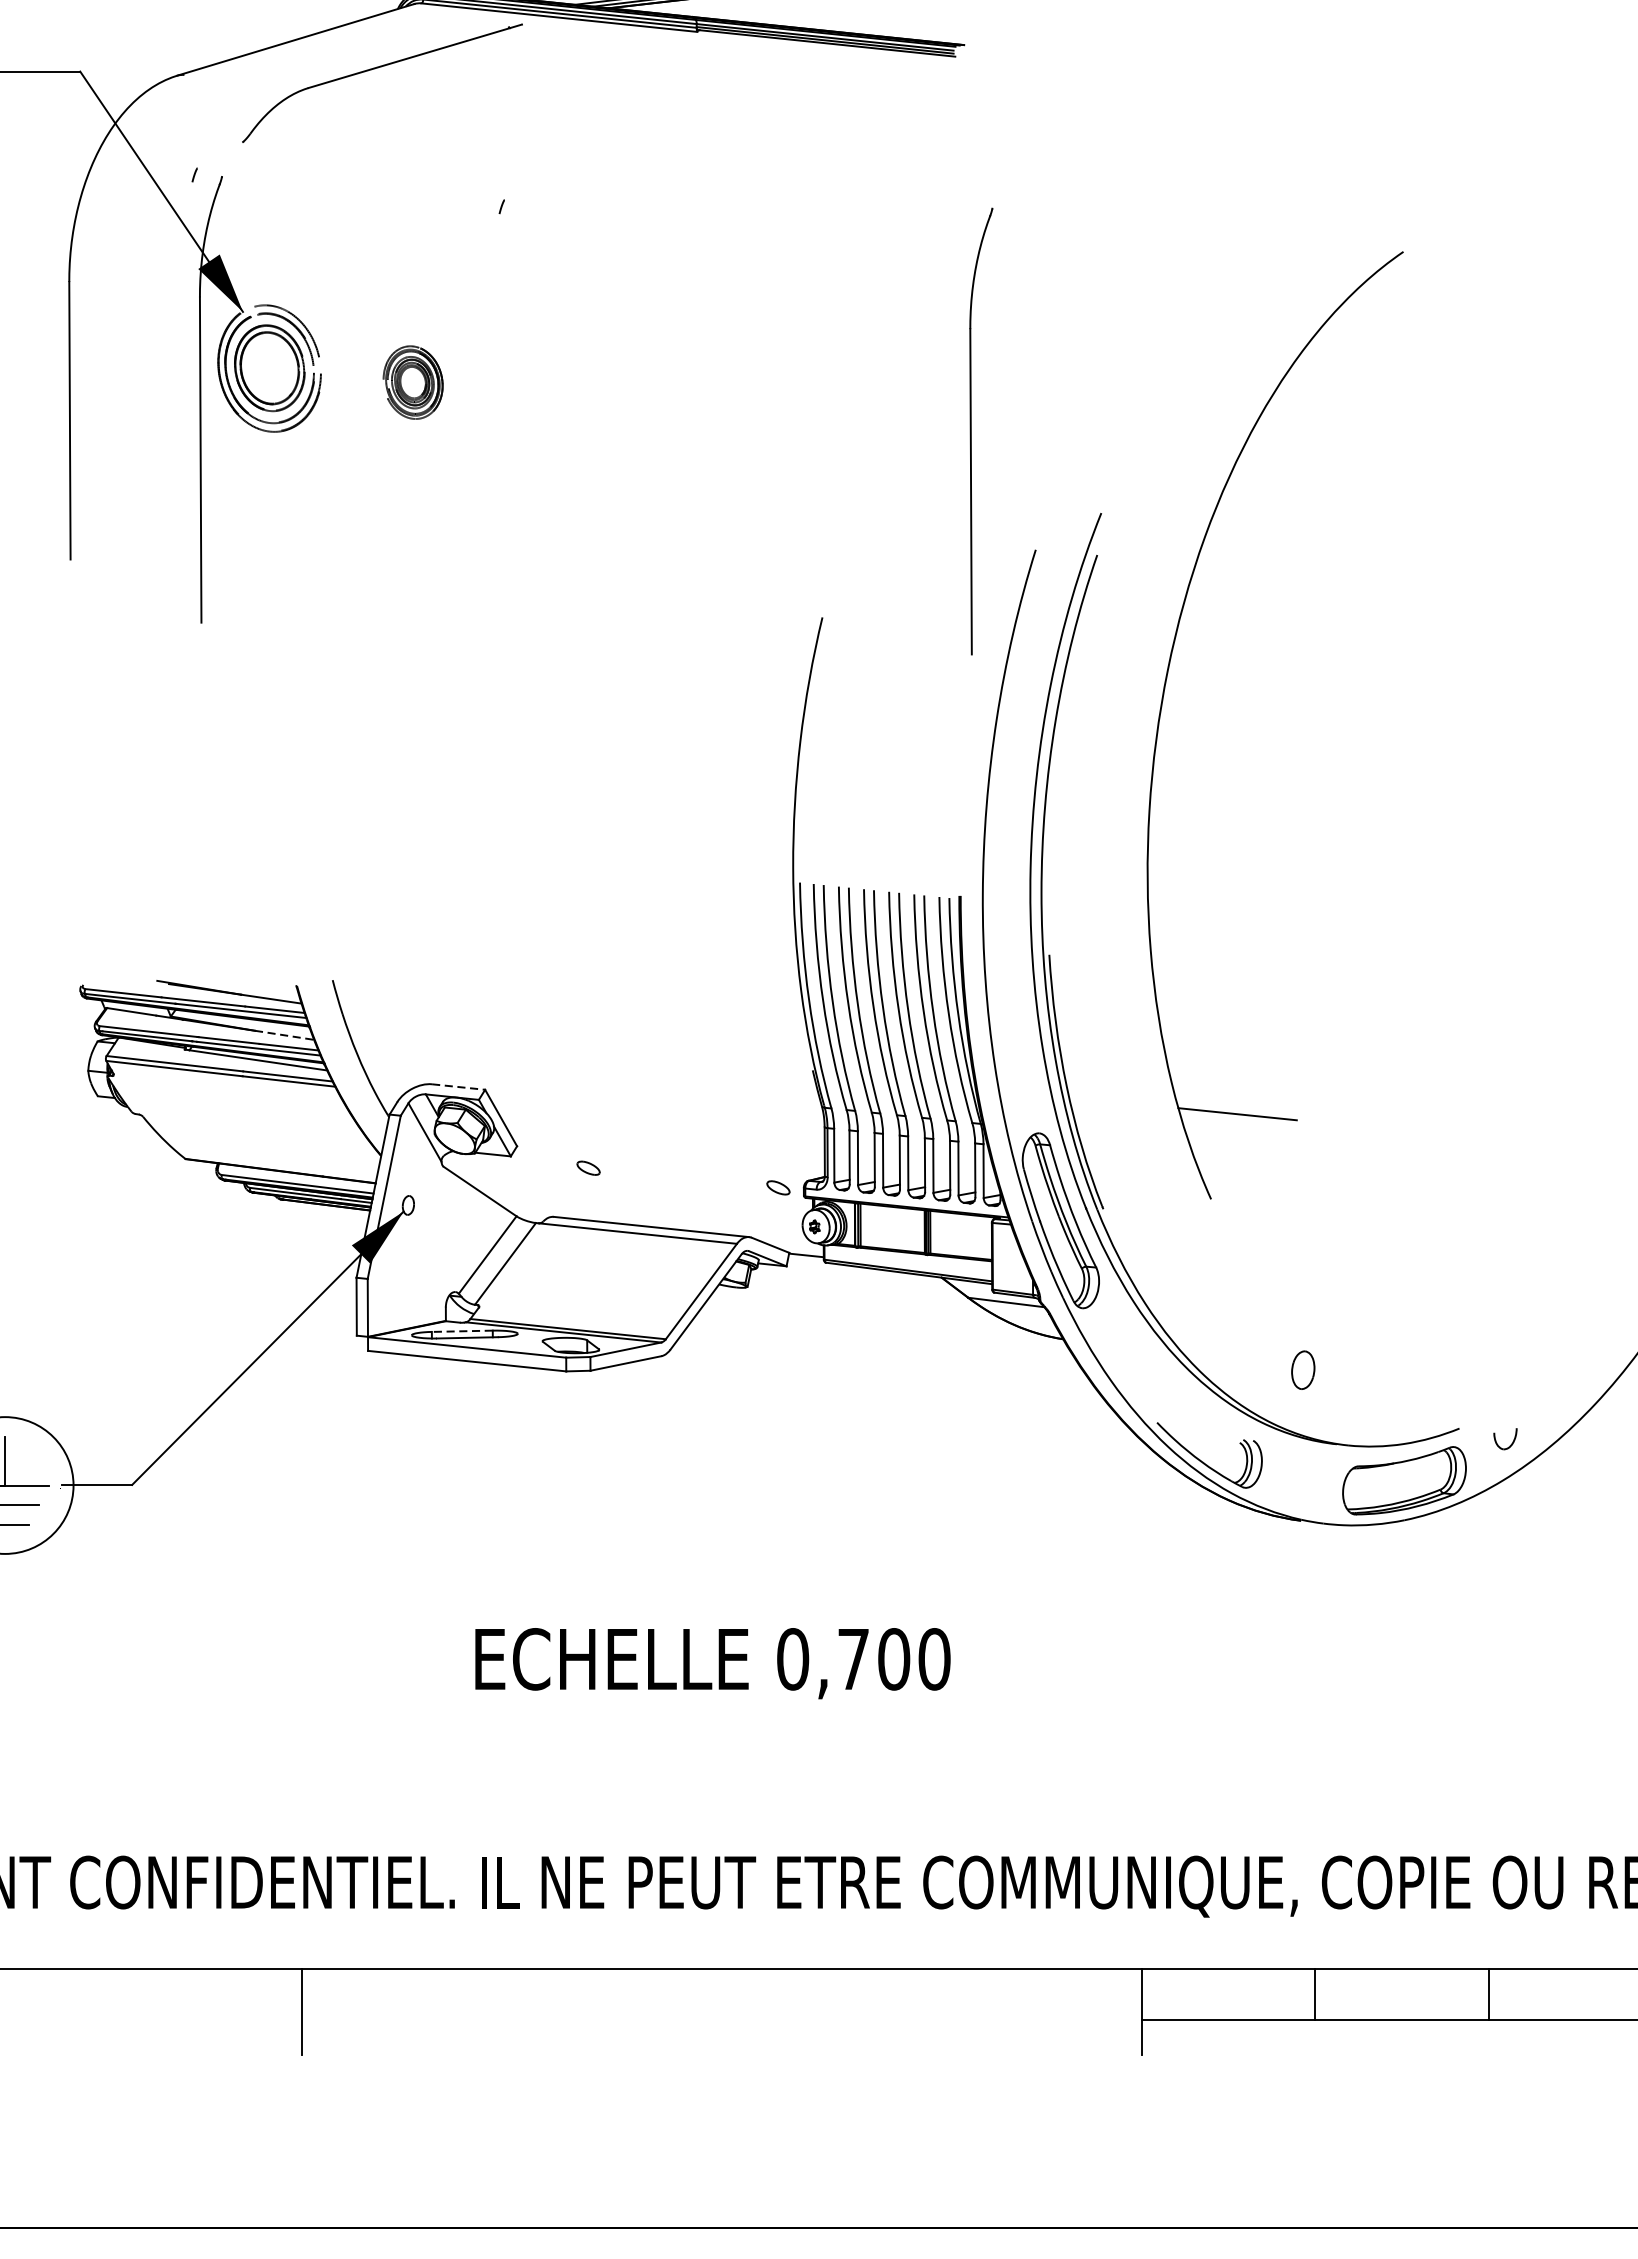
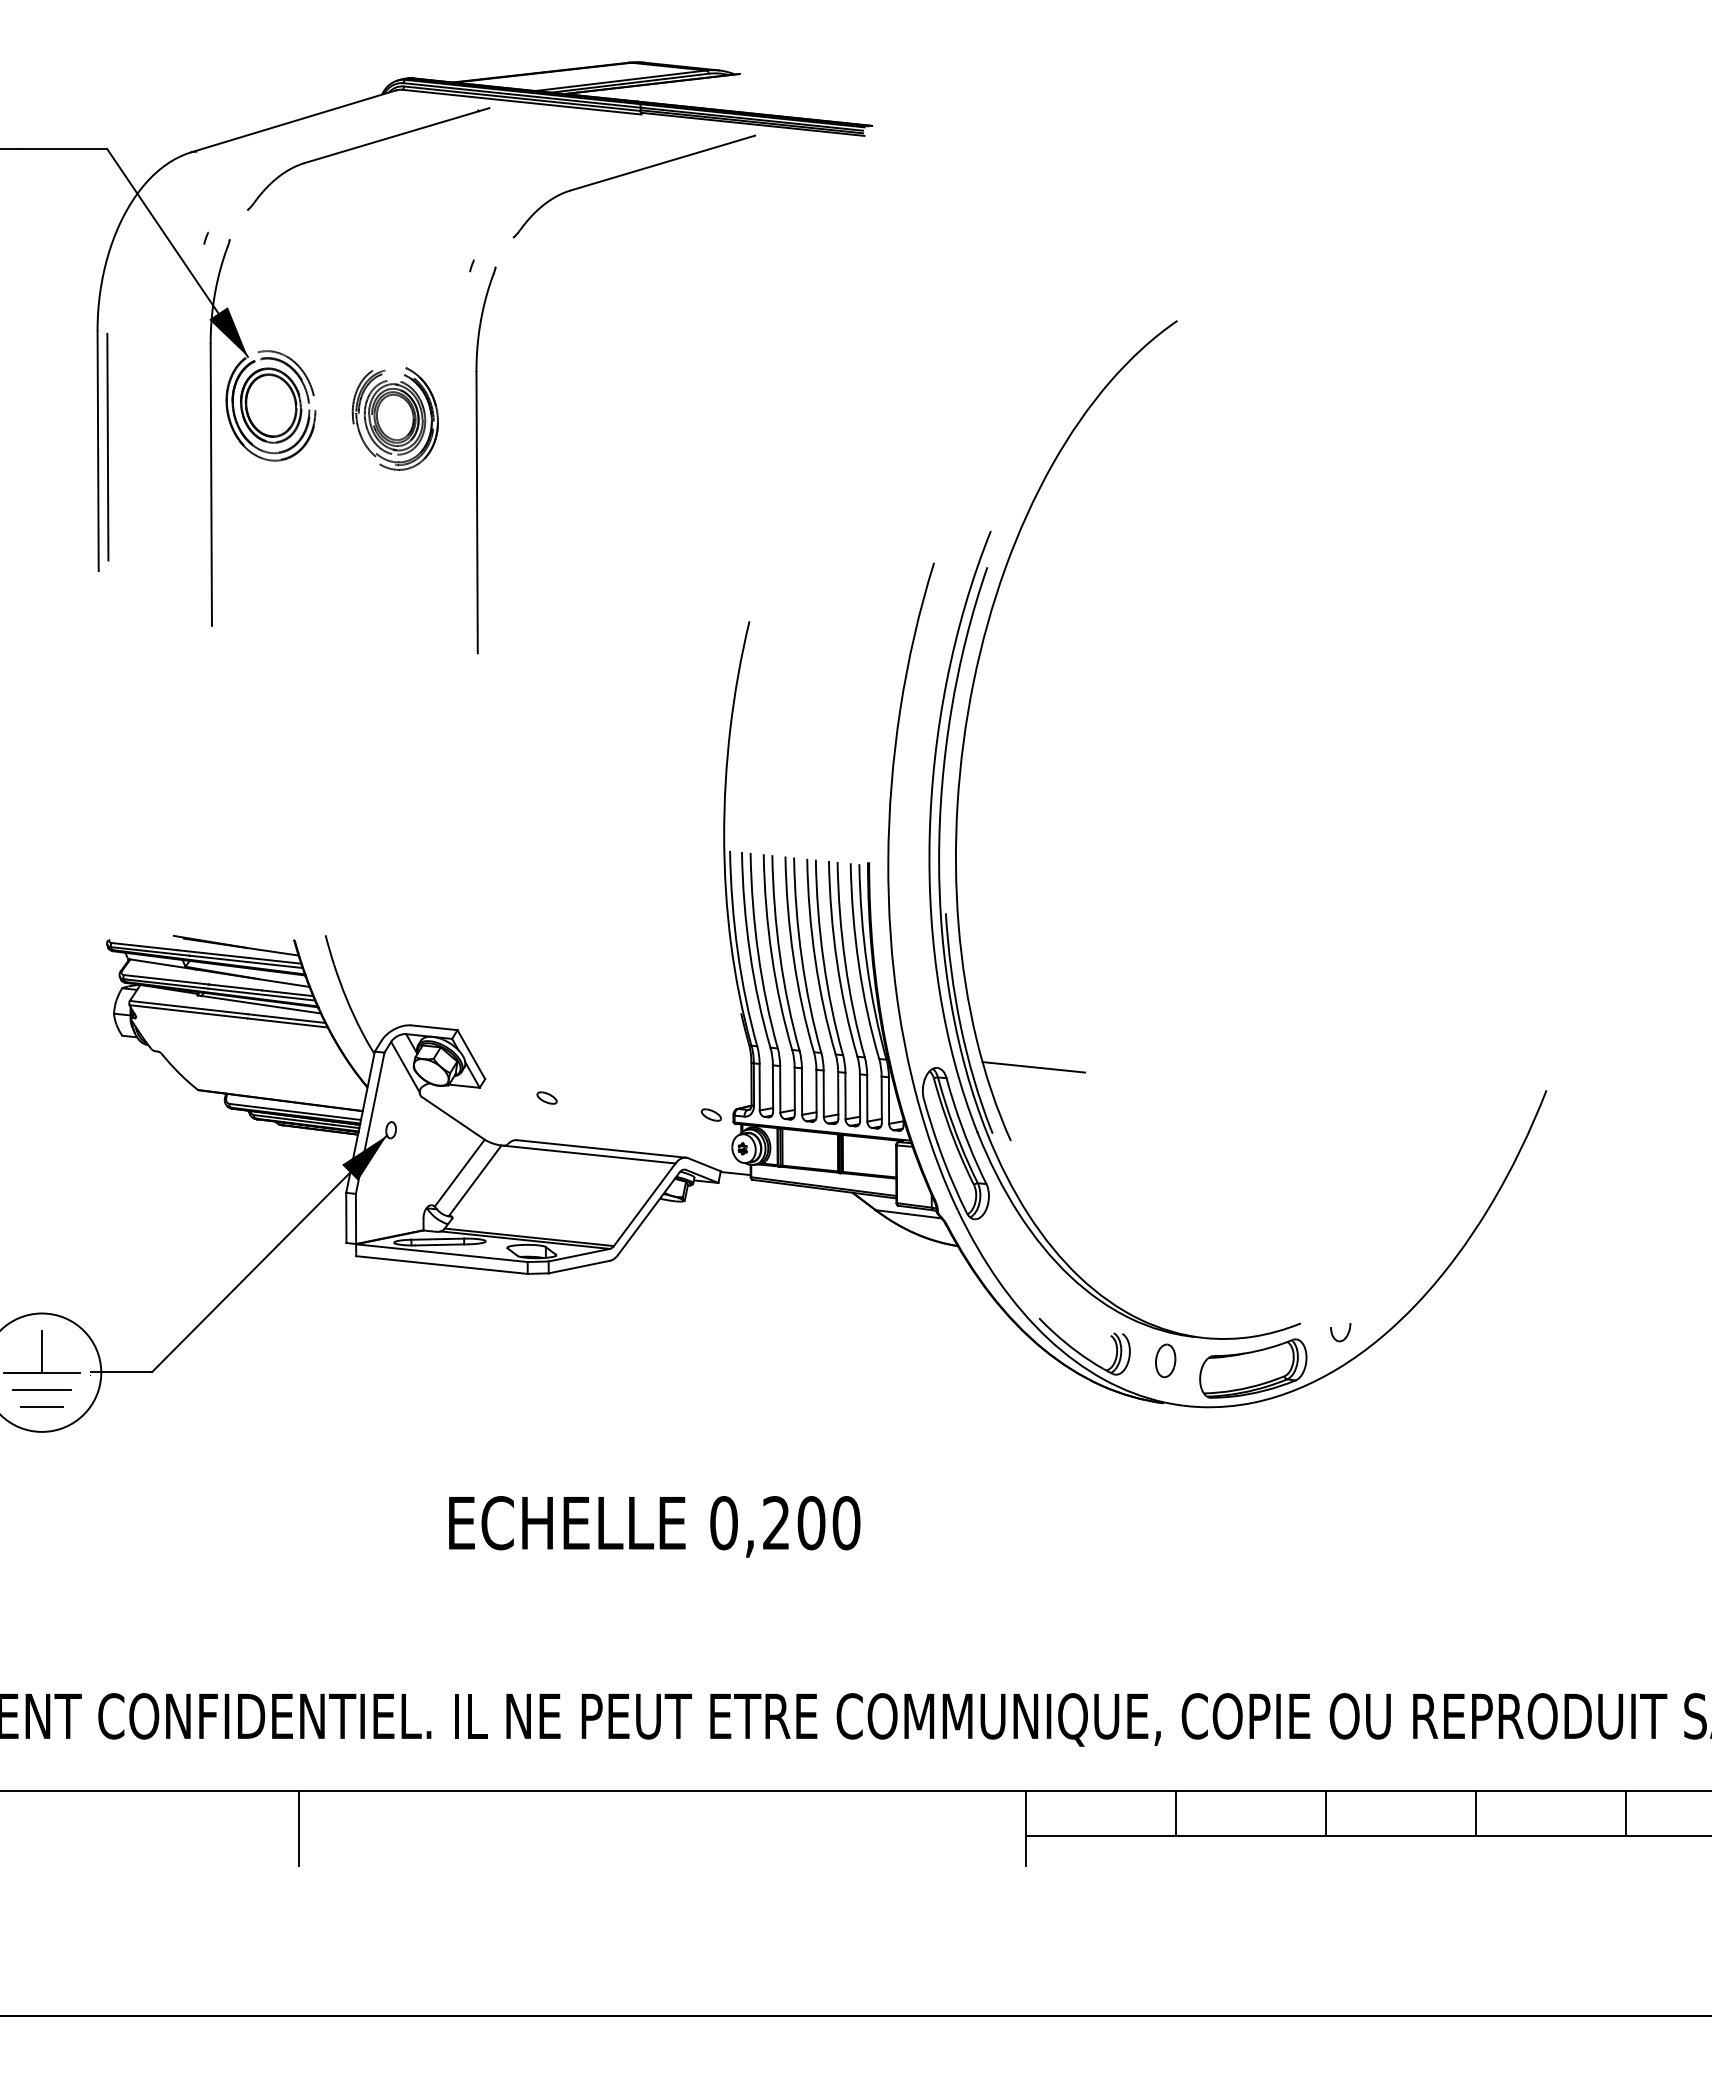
part: (687, 100) -> (632, 173), added
part: (412, 383) -> (394, 418), size x1.67
line: (80, 415) -> (107, 446), added
part: (971, 431) -> (477, 460), moved
part: (1163, 703) -> (969, 711), moved
line: (284, 1035) -> (283, 983), dashed -> solid
line: (459, 1086) -> (435, 1027), dashed -> solid
line: (462, 1331) -> (437, 1239), dashed -> solid
part: (1303, 1369) -> (1165, 1360), moved
text: (853, 1658) -> (776, 1522), 0,700 -> 0,200

